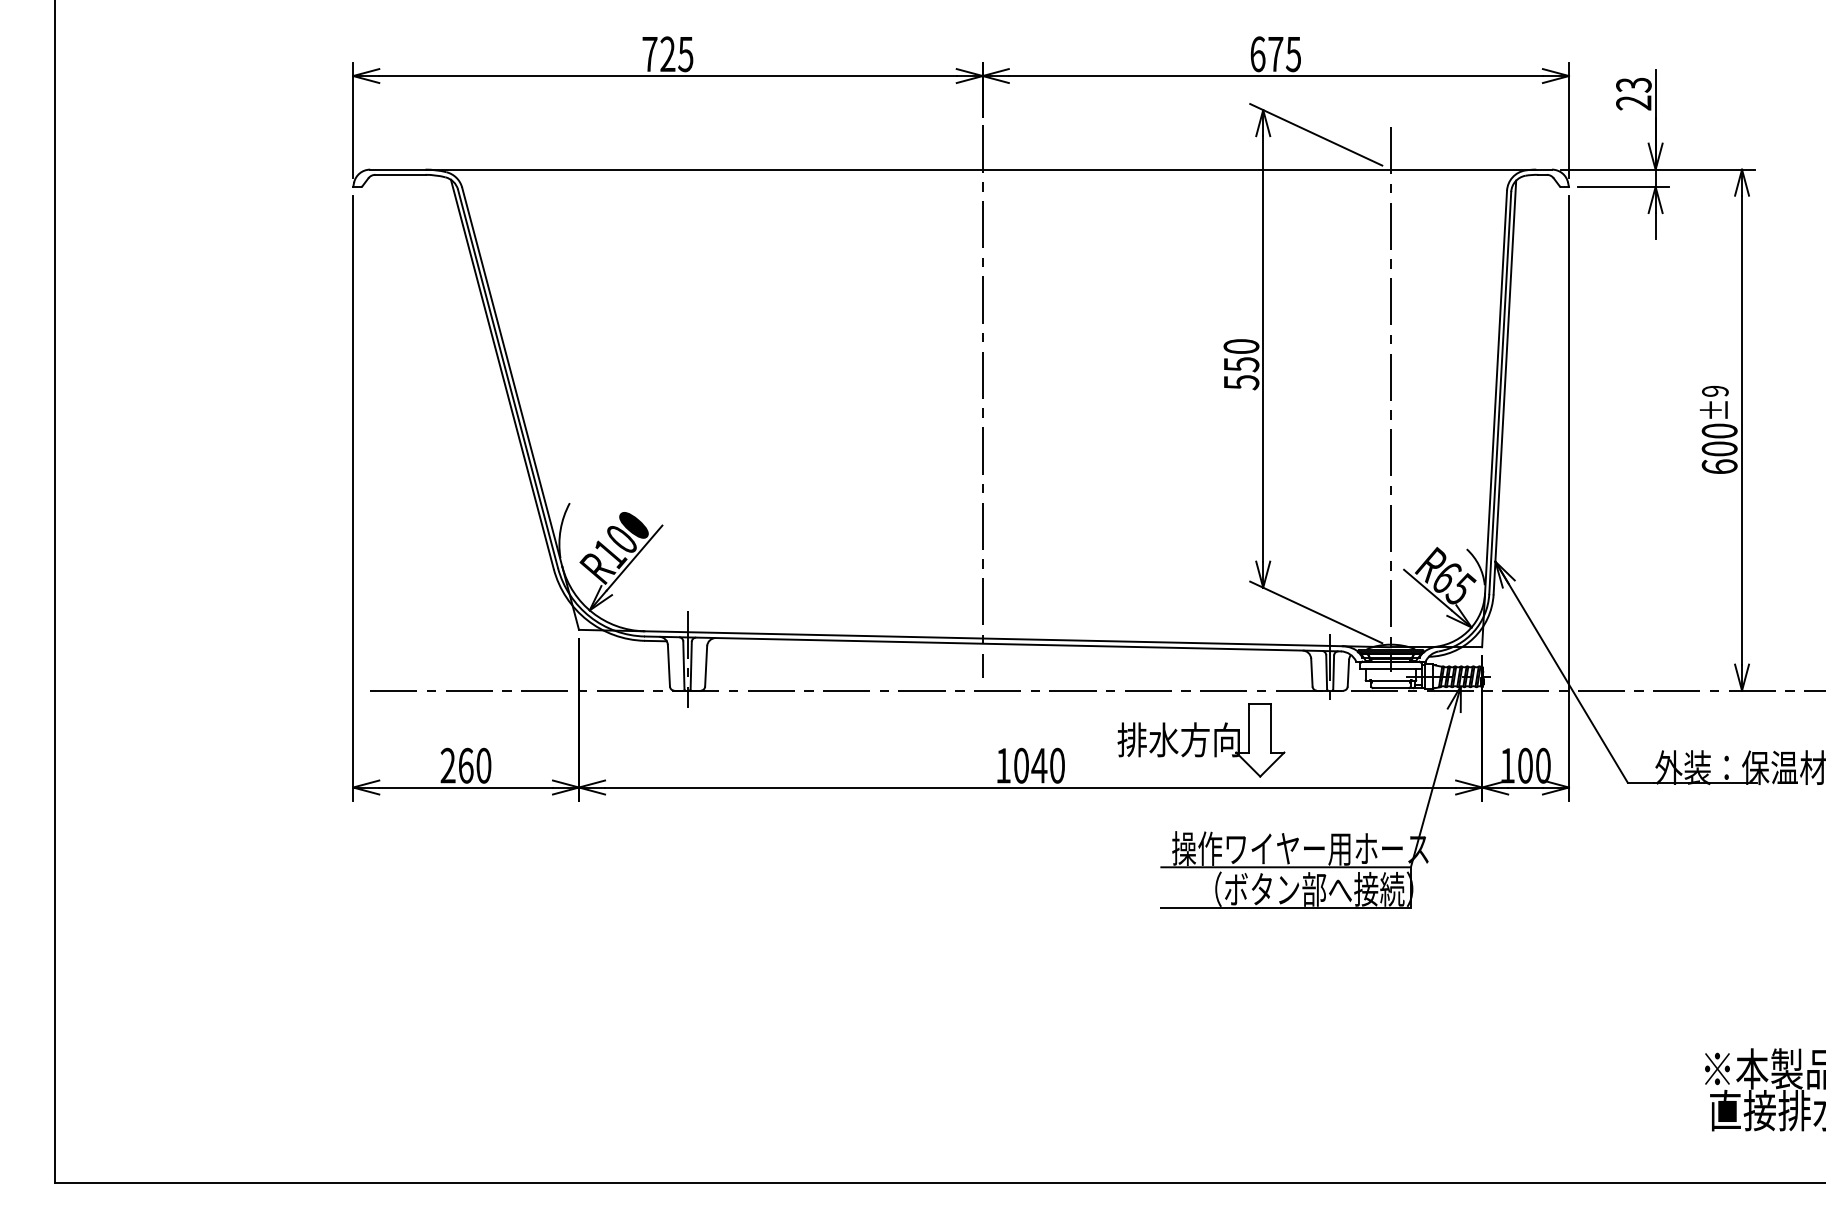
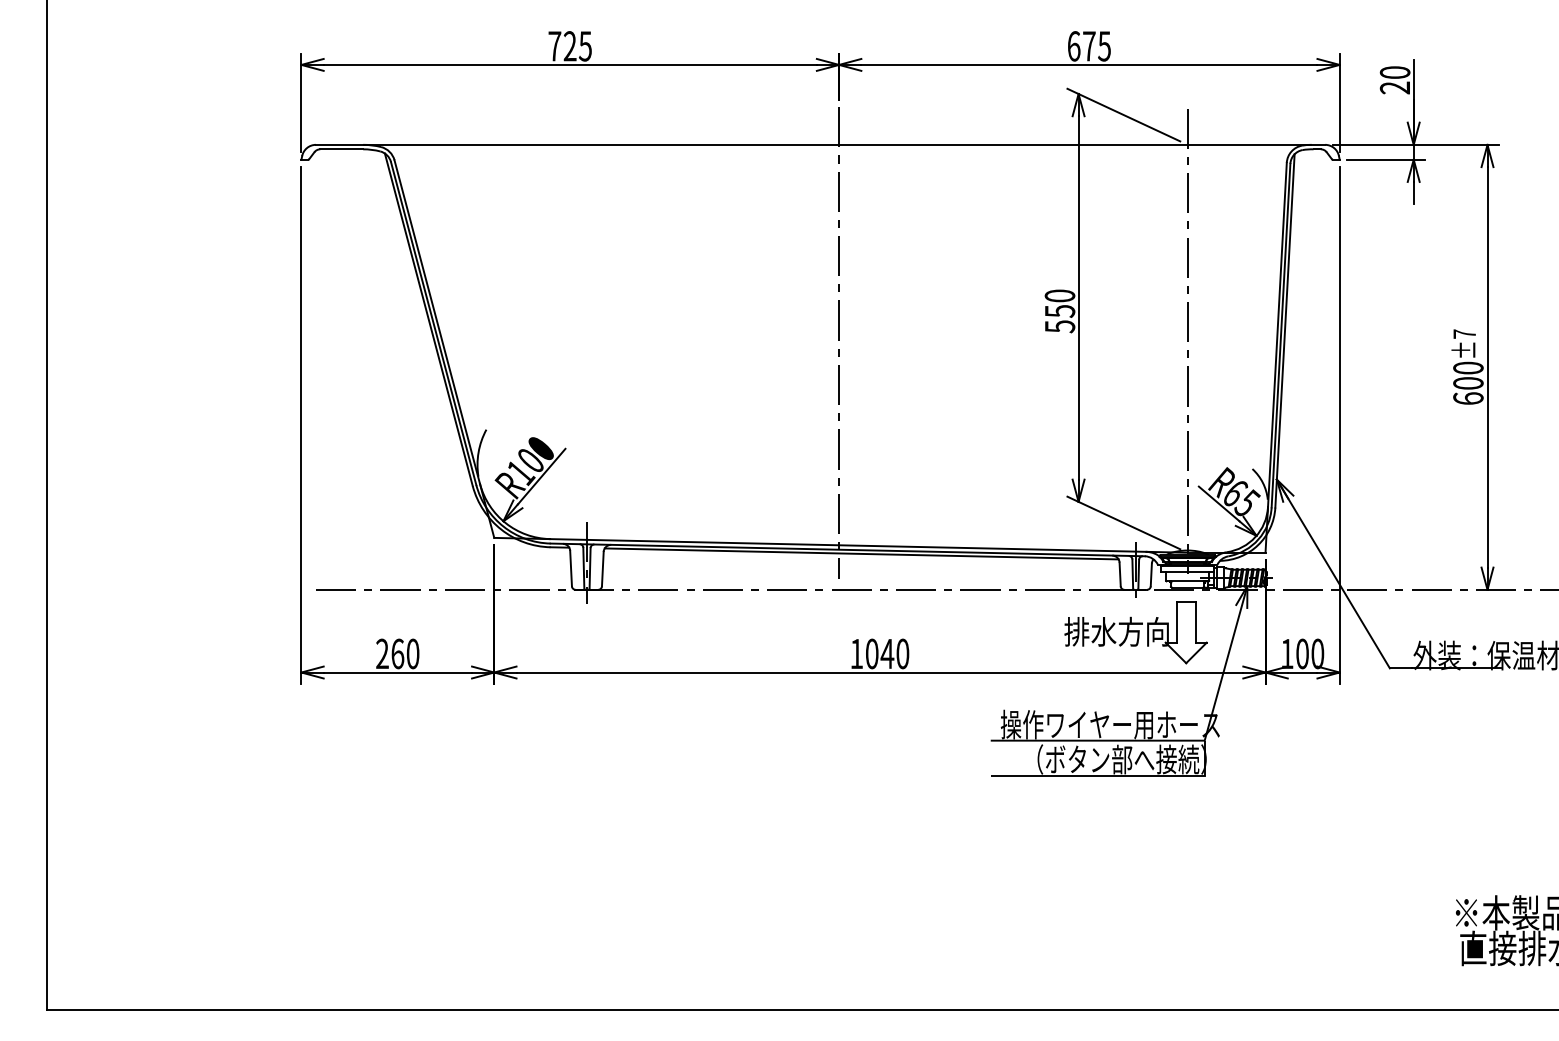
text: (1633, 84) -> (1394, 72), 23 -> 20
text: (1715, 390) -> (1464, 333), ±9 -> ±7
line: (1009, 648) -> (861, 553), added
part: (1201, 740) -> (1136, 632), moved

